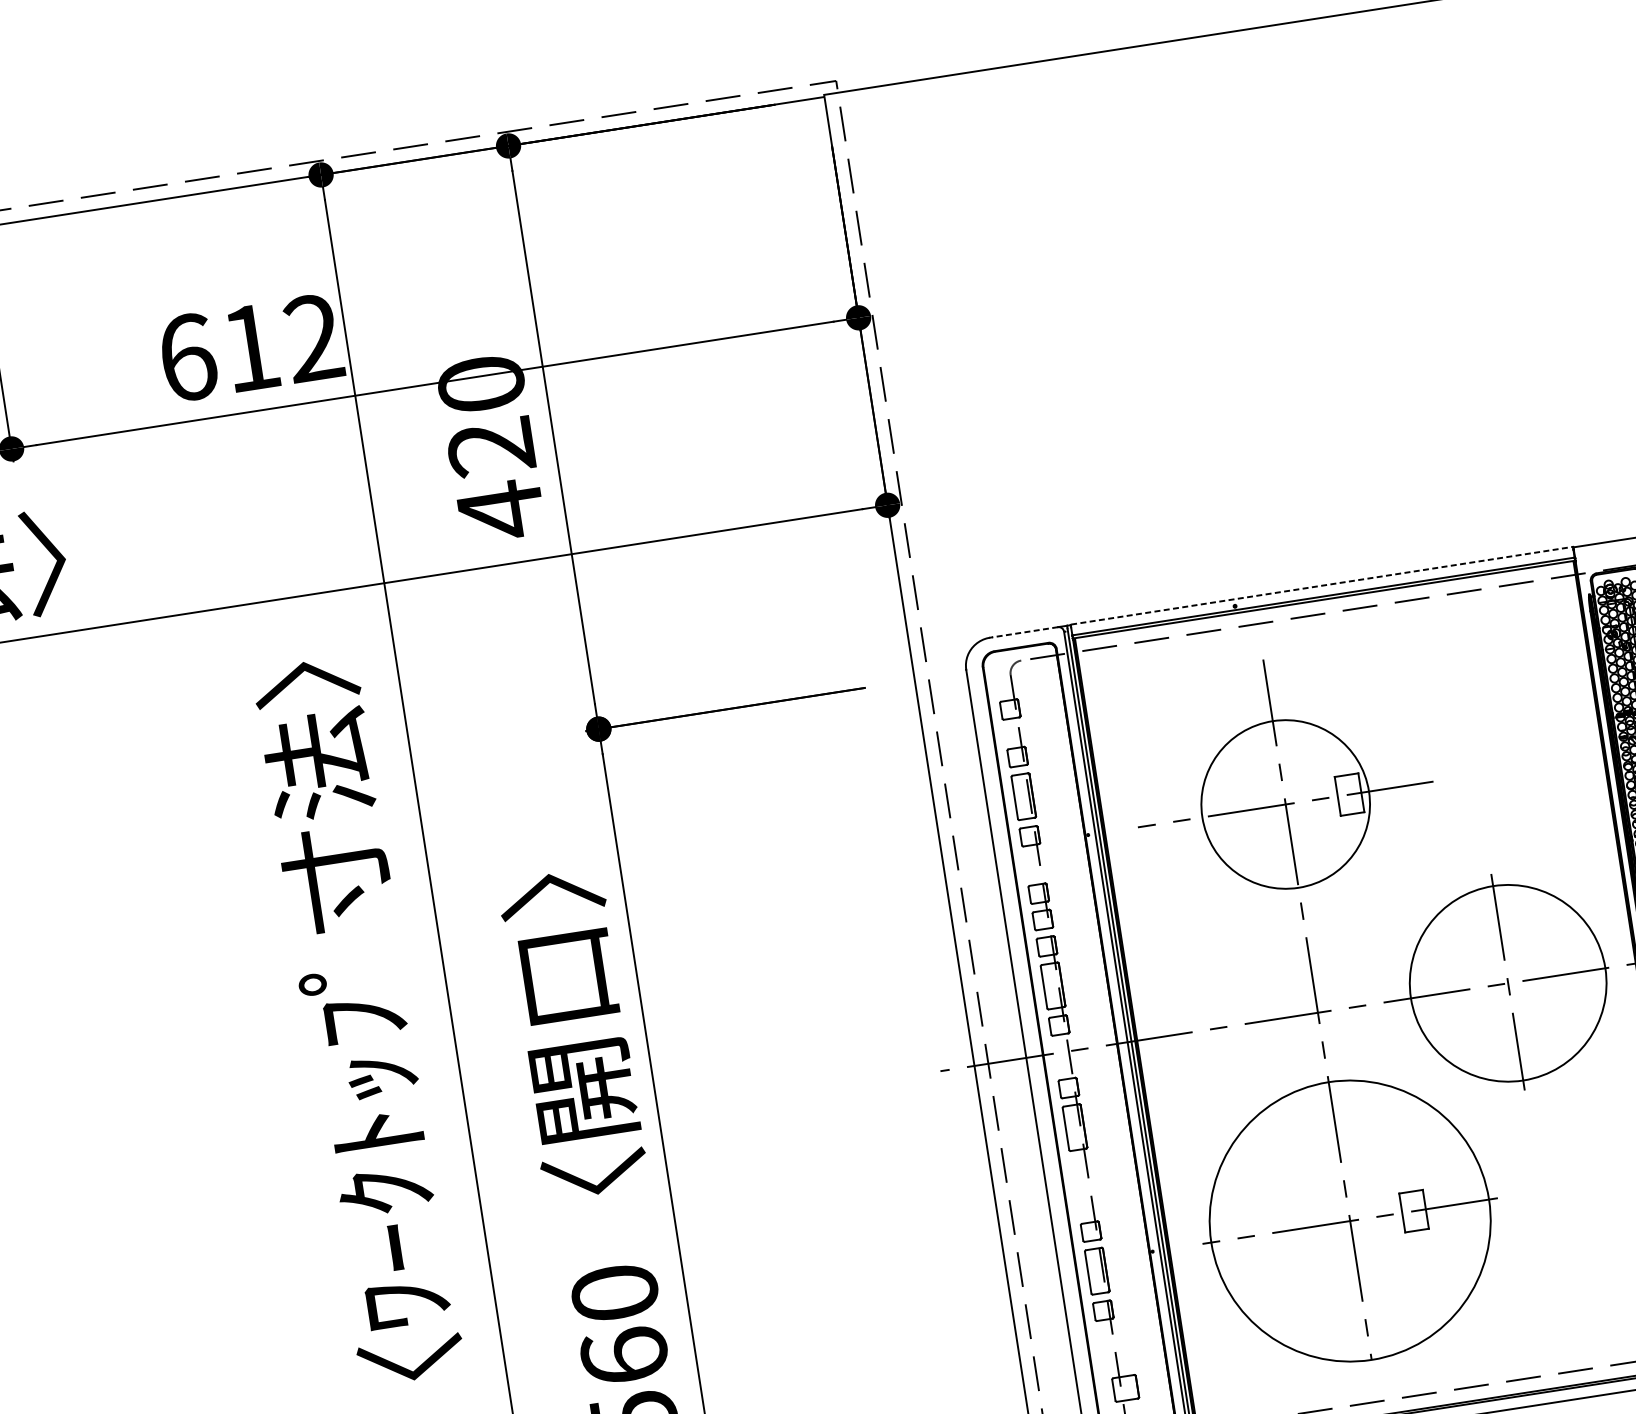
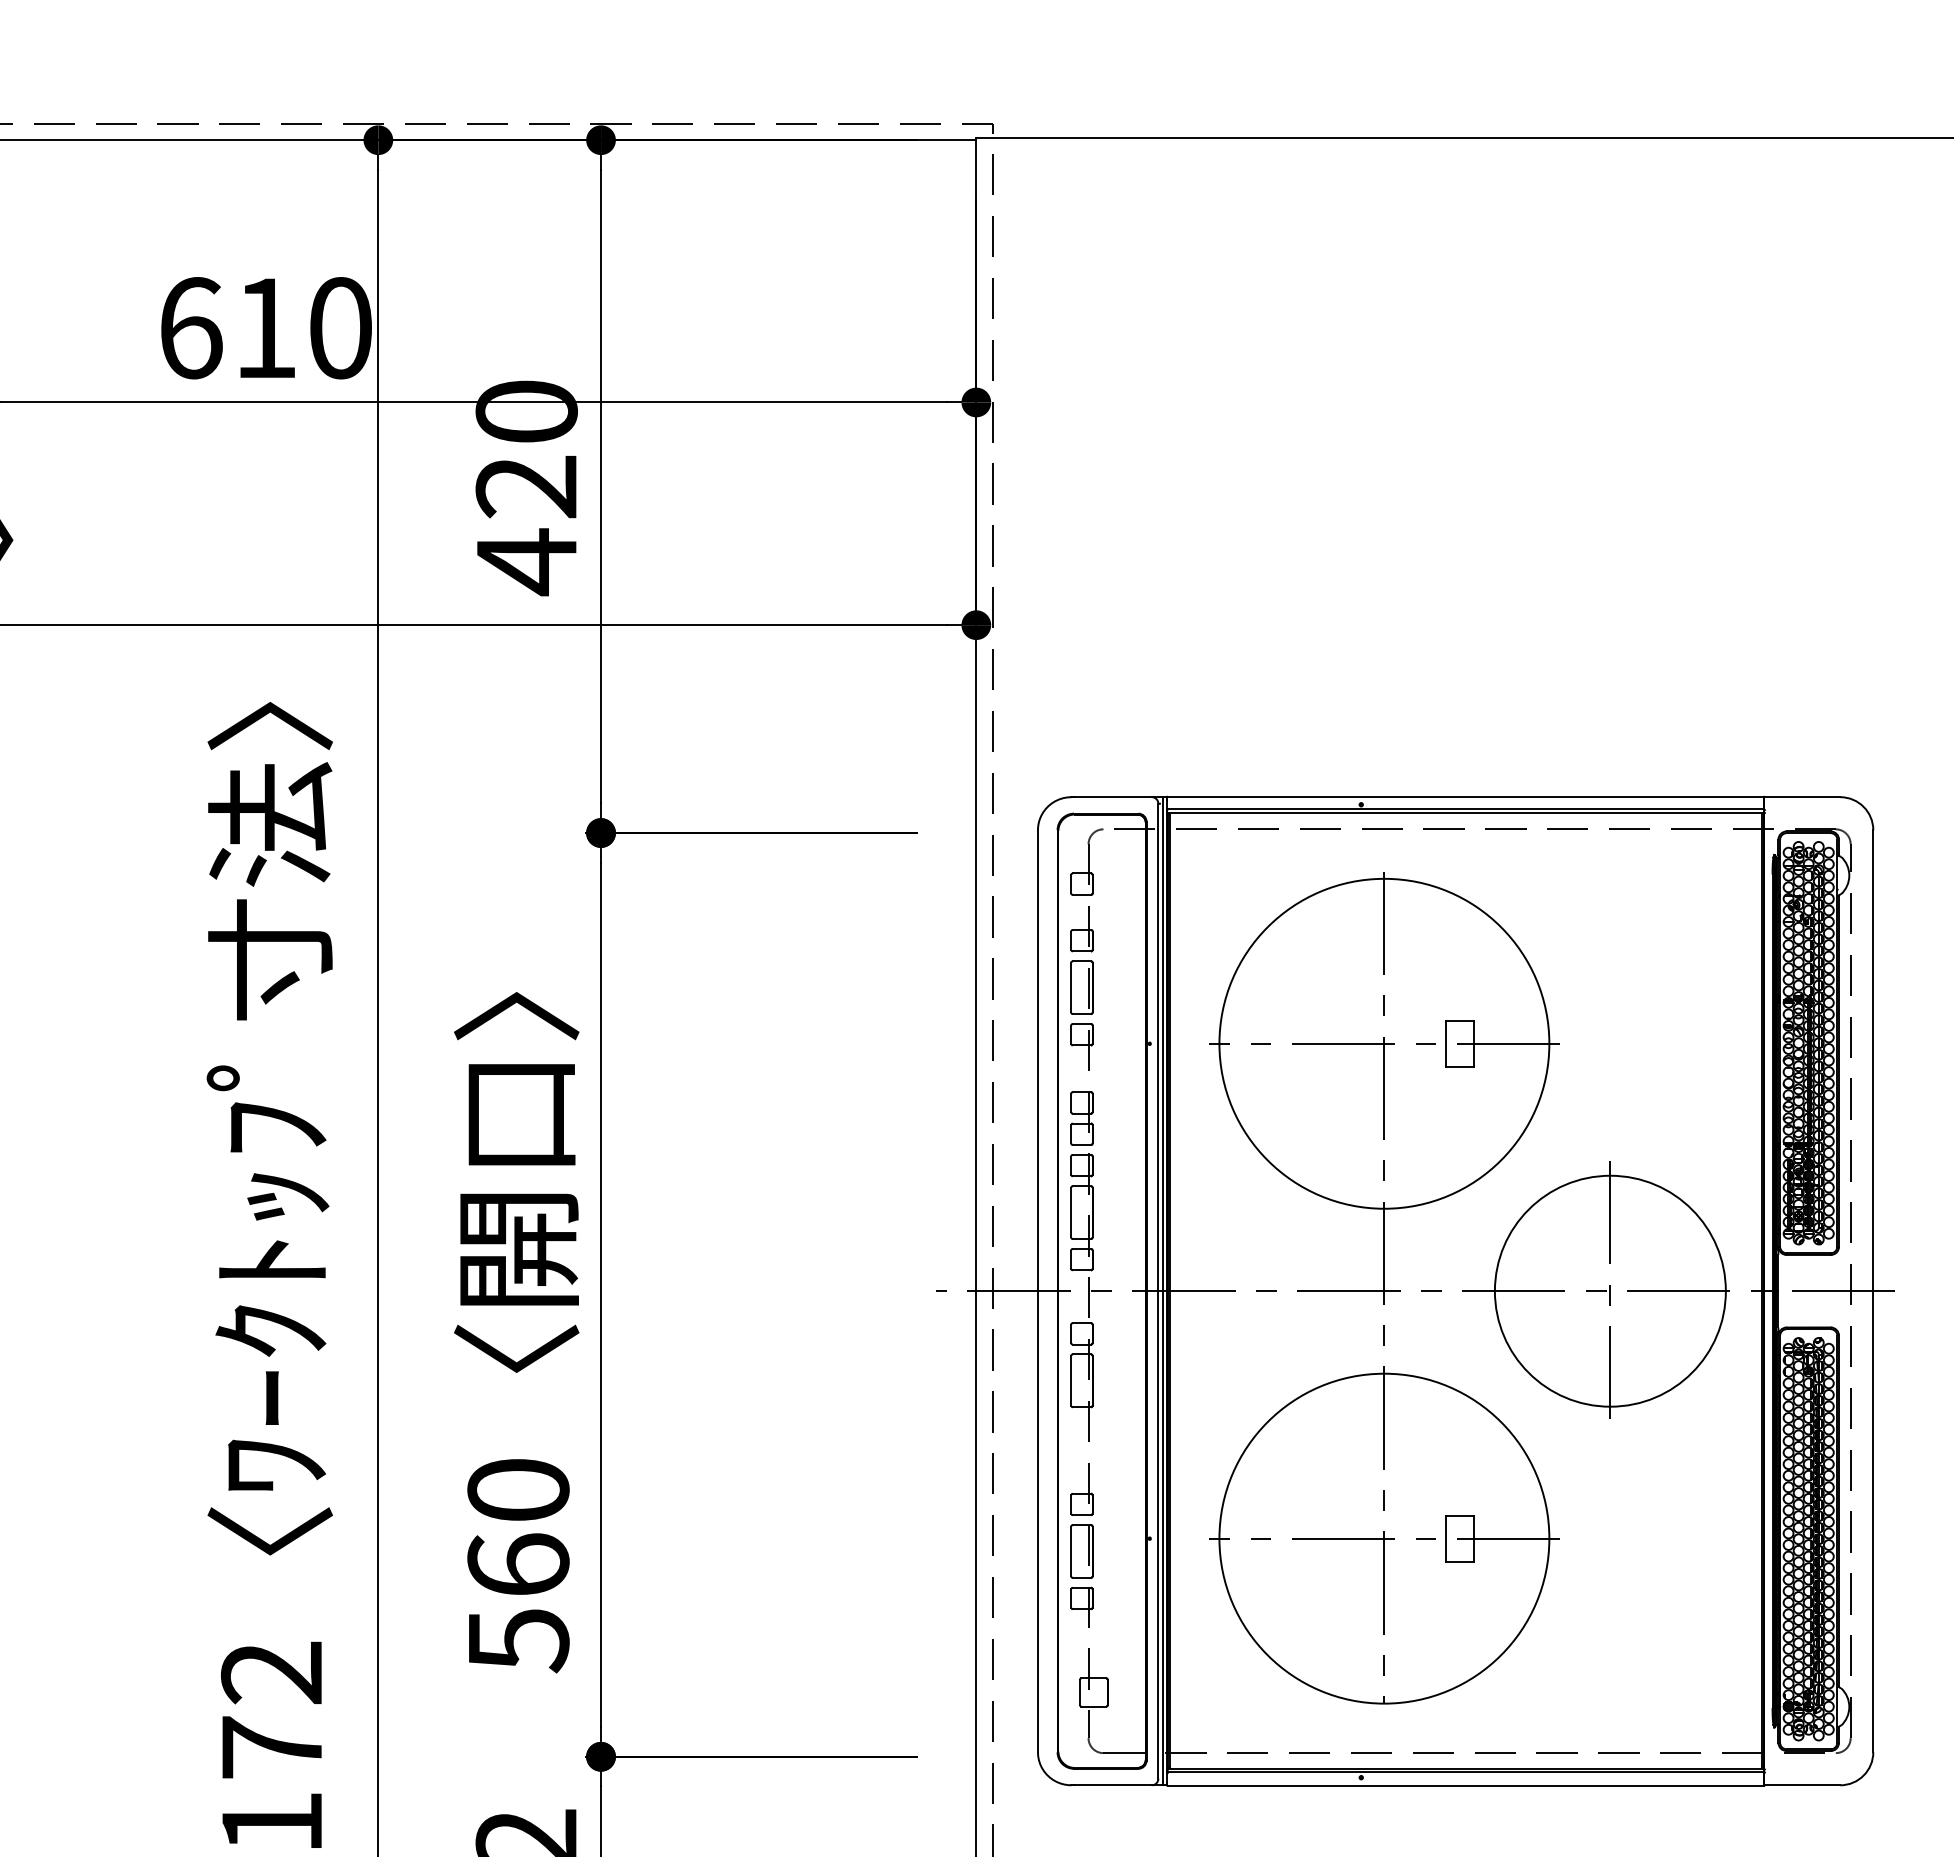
text: (313, 338) -> (340, 328), 612 -> 610
line: (1322, 585) -> (1466, 796), dashed -> solid
line: (1024, 632) -> (1112, 797), dashed -> solid
circle: (1285, 804) -> (1384, 1043), size x1.67

